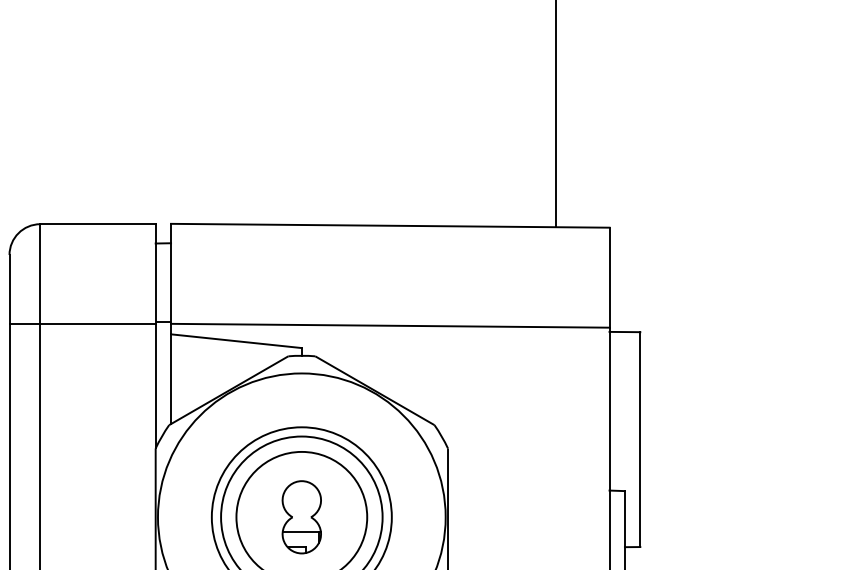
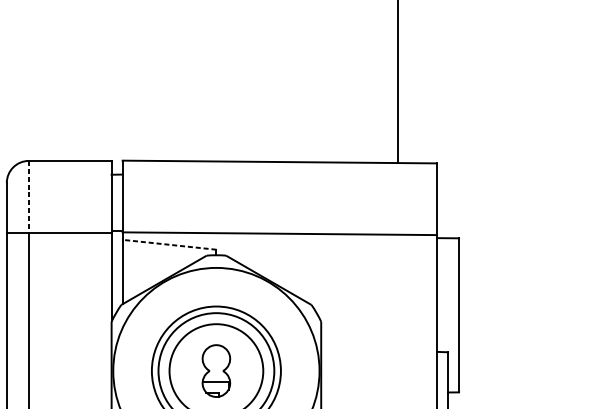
line: (40, 274) -> (29, 196), solid -> dashed
line: (236, 341) -> (169, 245), solid -> dashed

